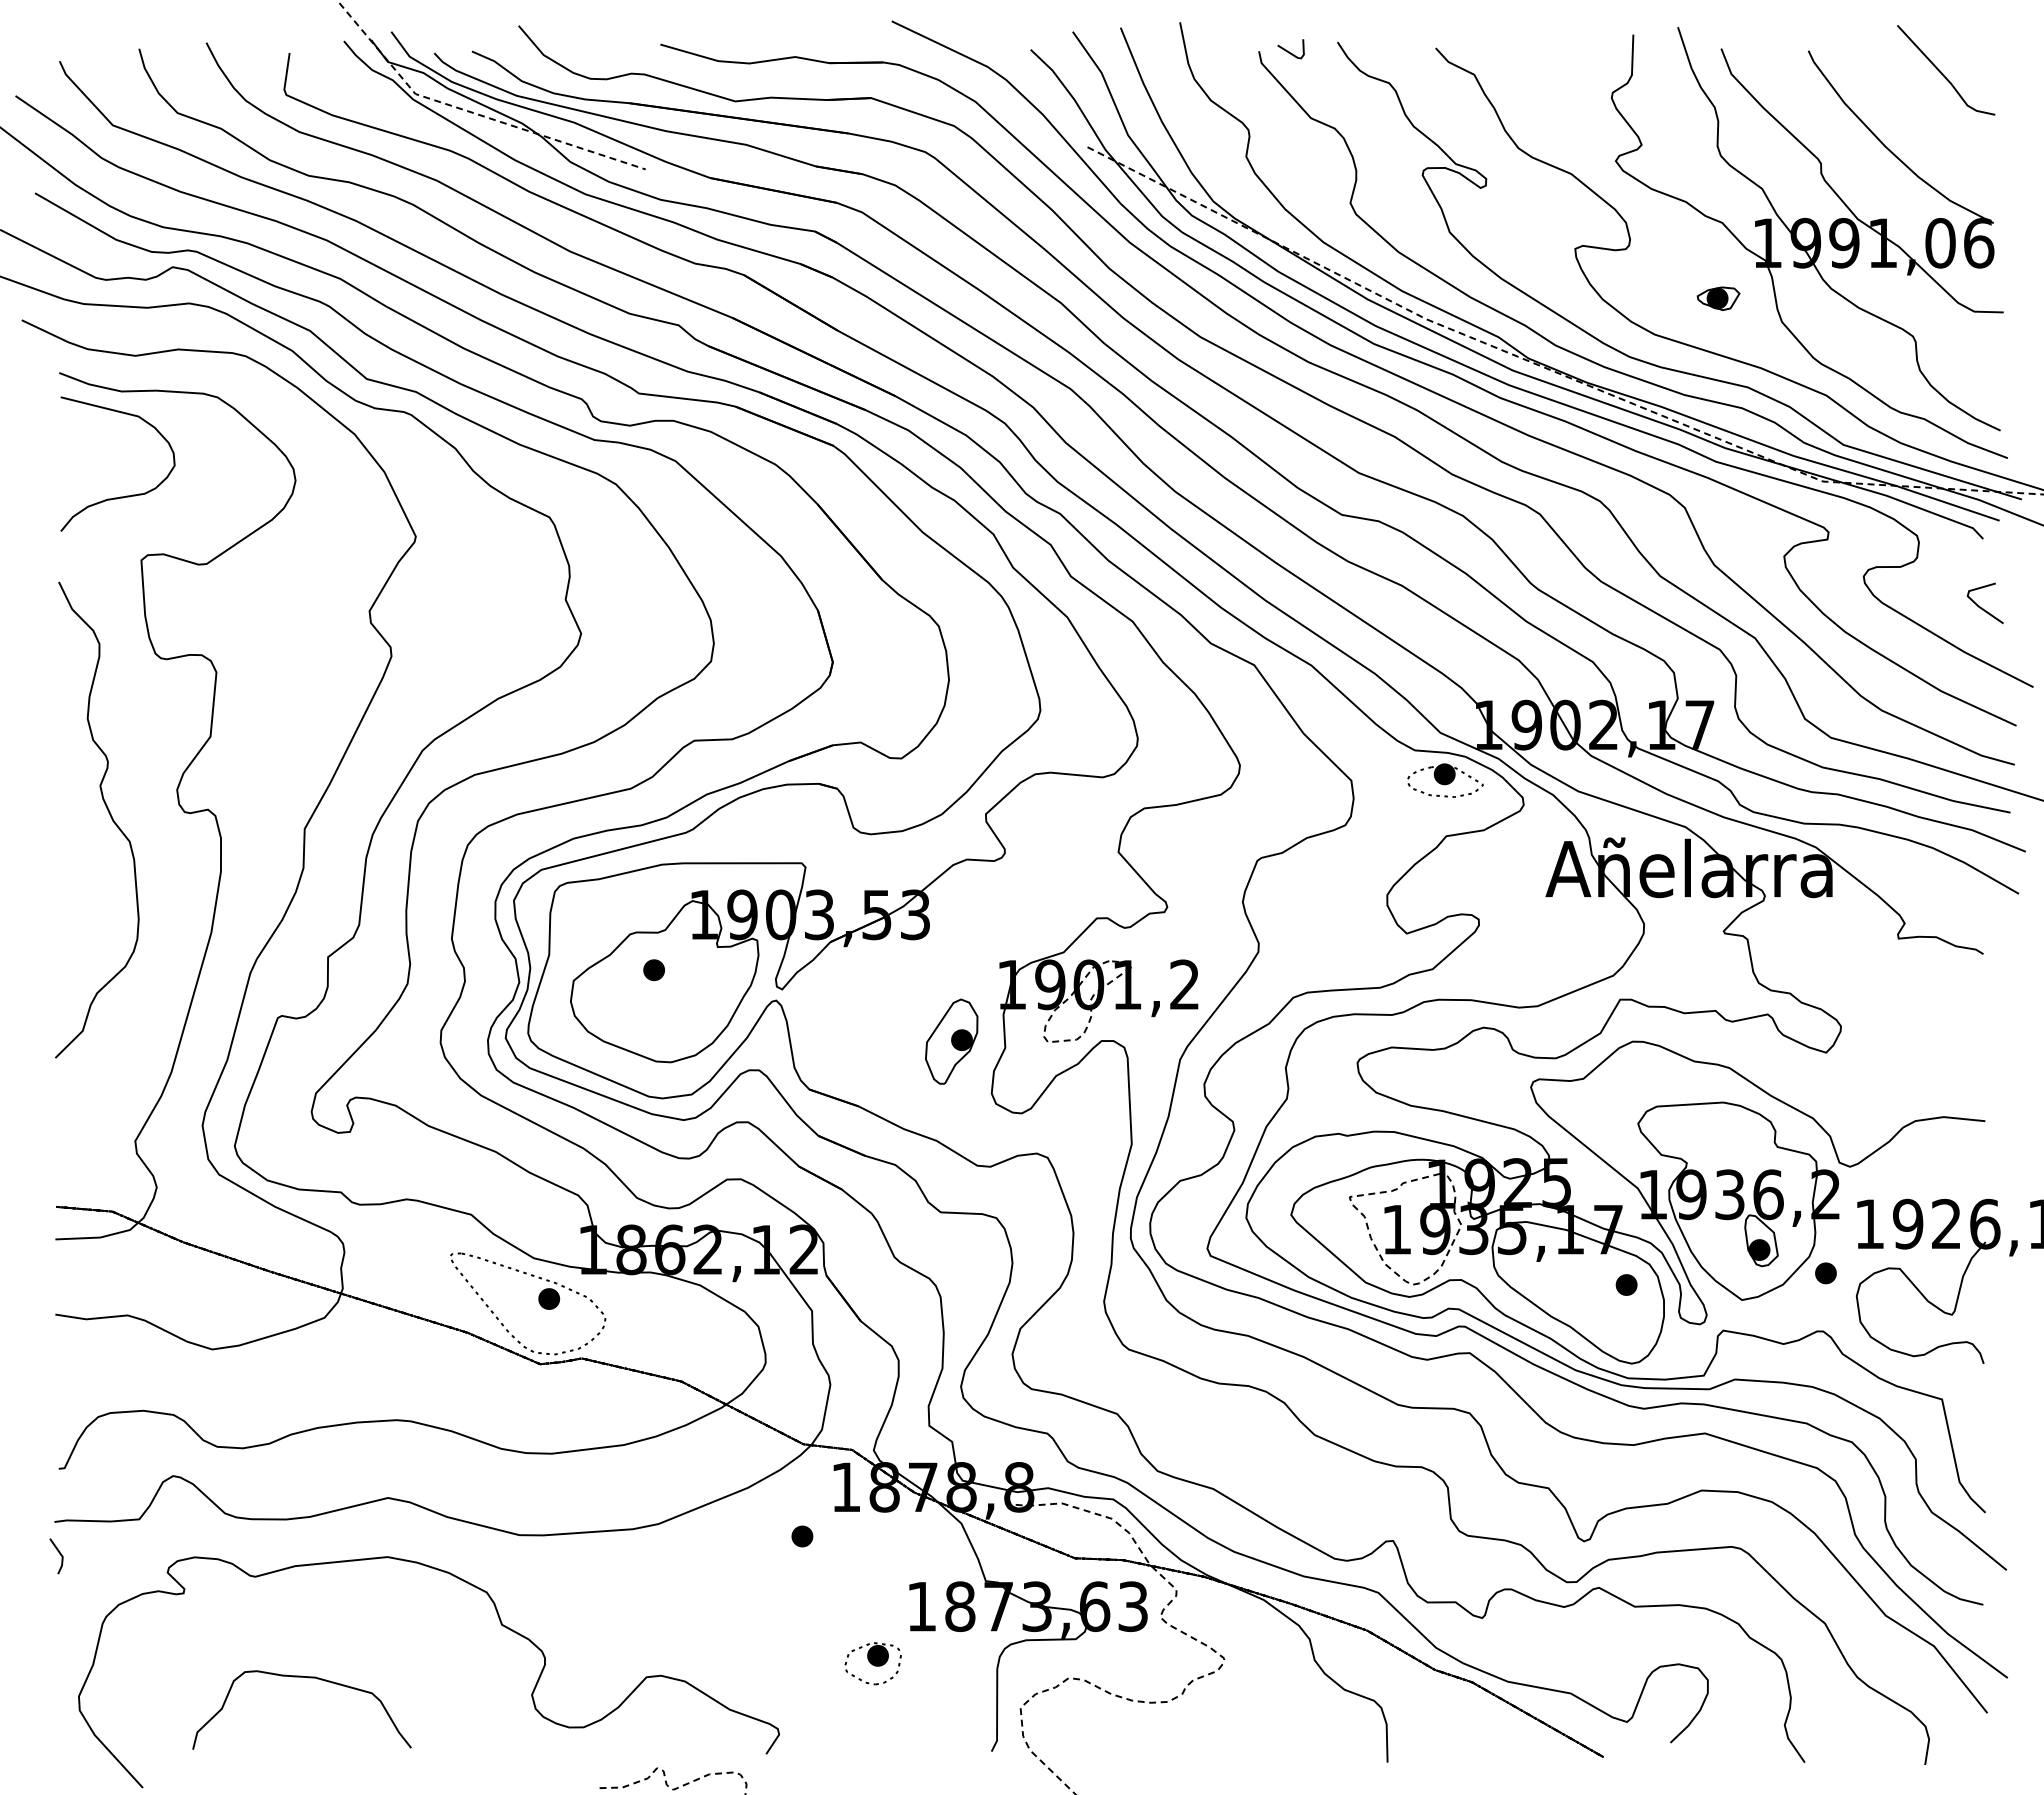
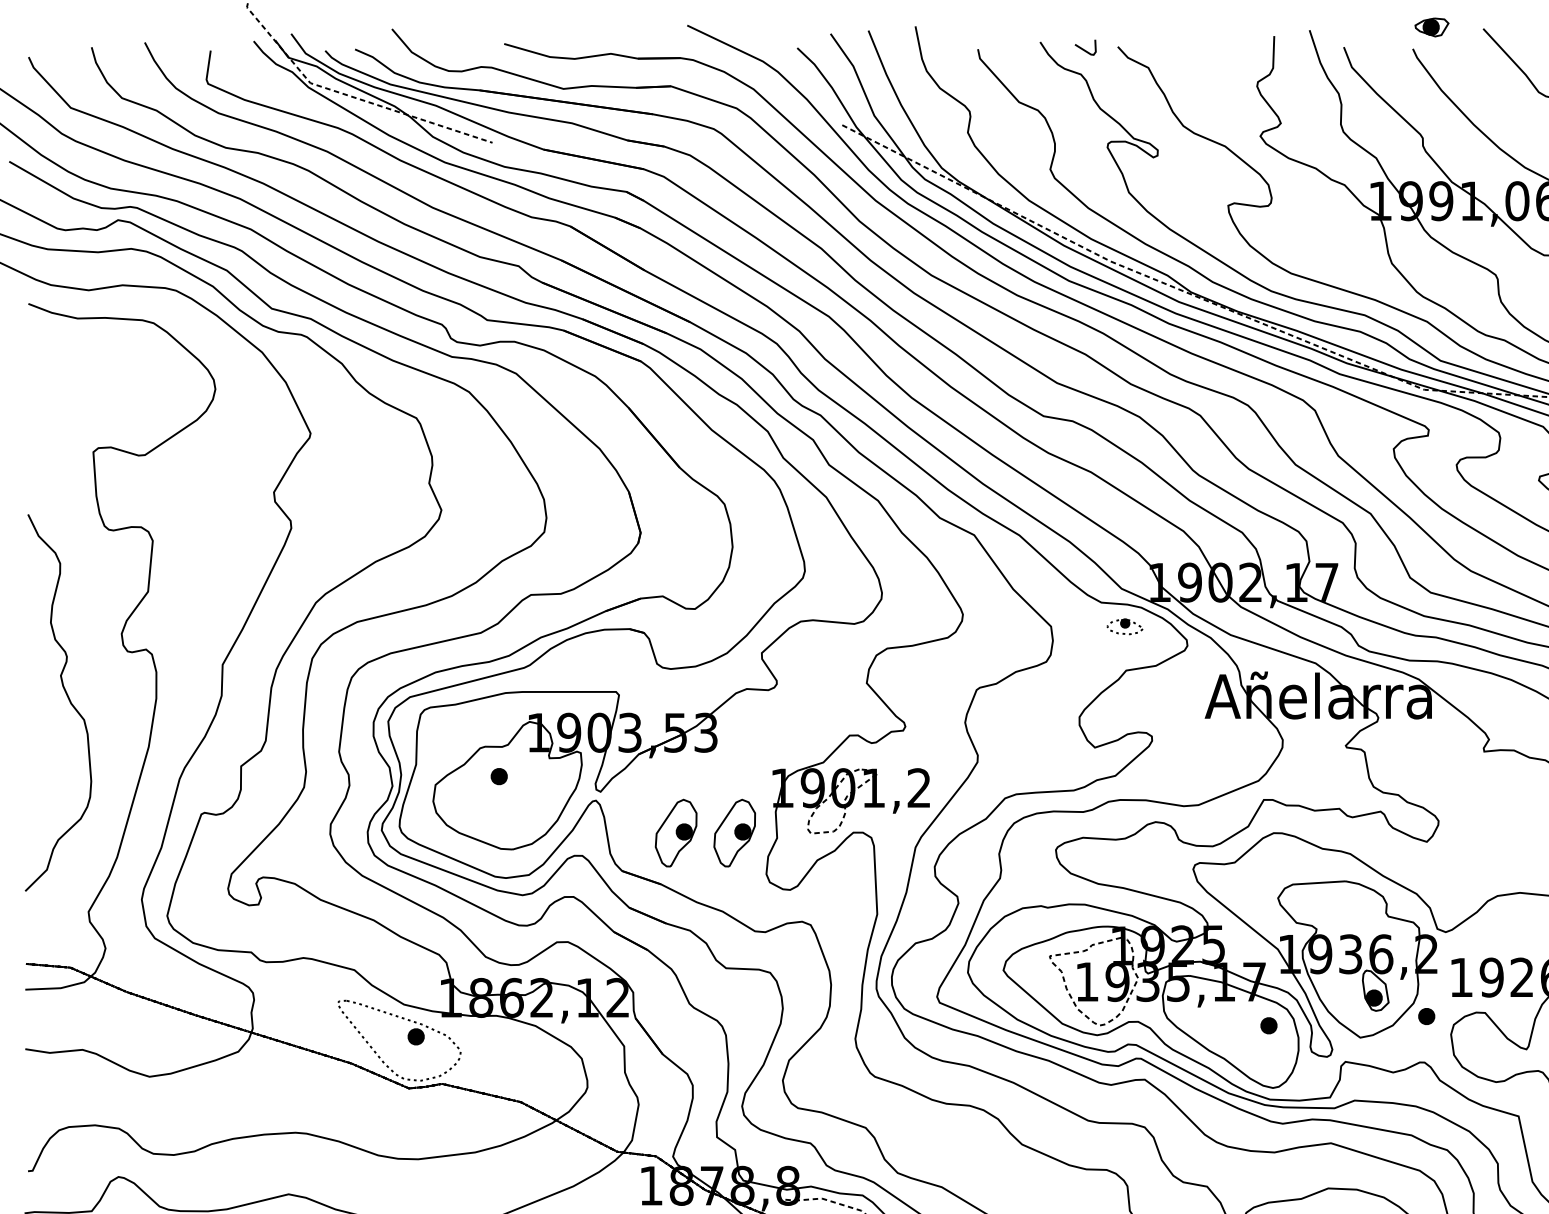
line: (1289, 51) -> (1084, 49), moved
part: (1718, 298) -> (1431, 27), moved
curve: (120, 496) -> (76, 401), removed
part: (1445, 780) -> (1125, 626), size x0.6
curve: (109, 815) -> (68, 699), moved
part: (877, 1041) -> (676, 833), added

